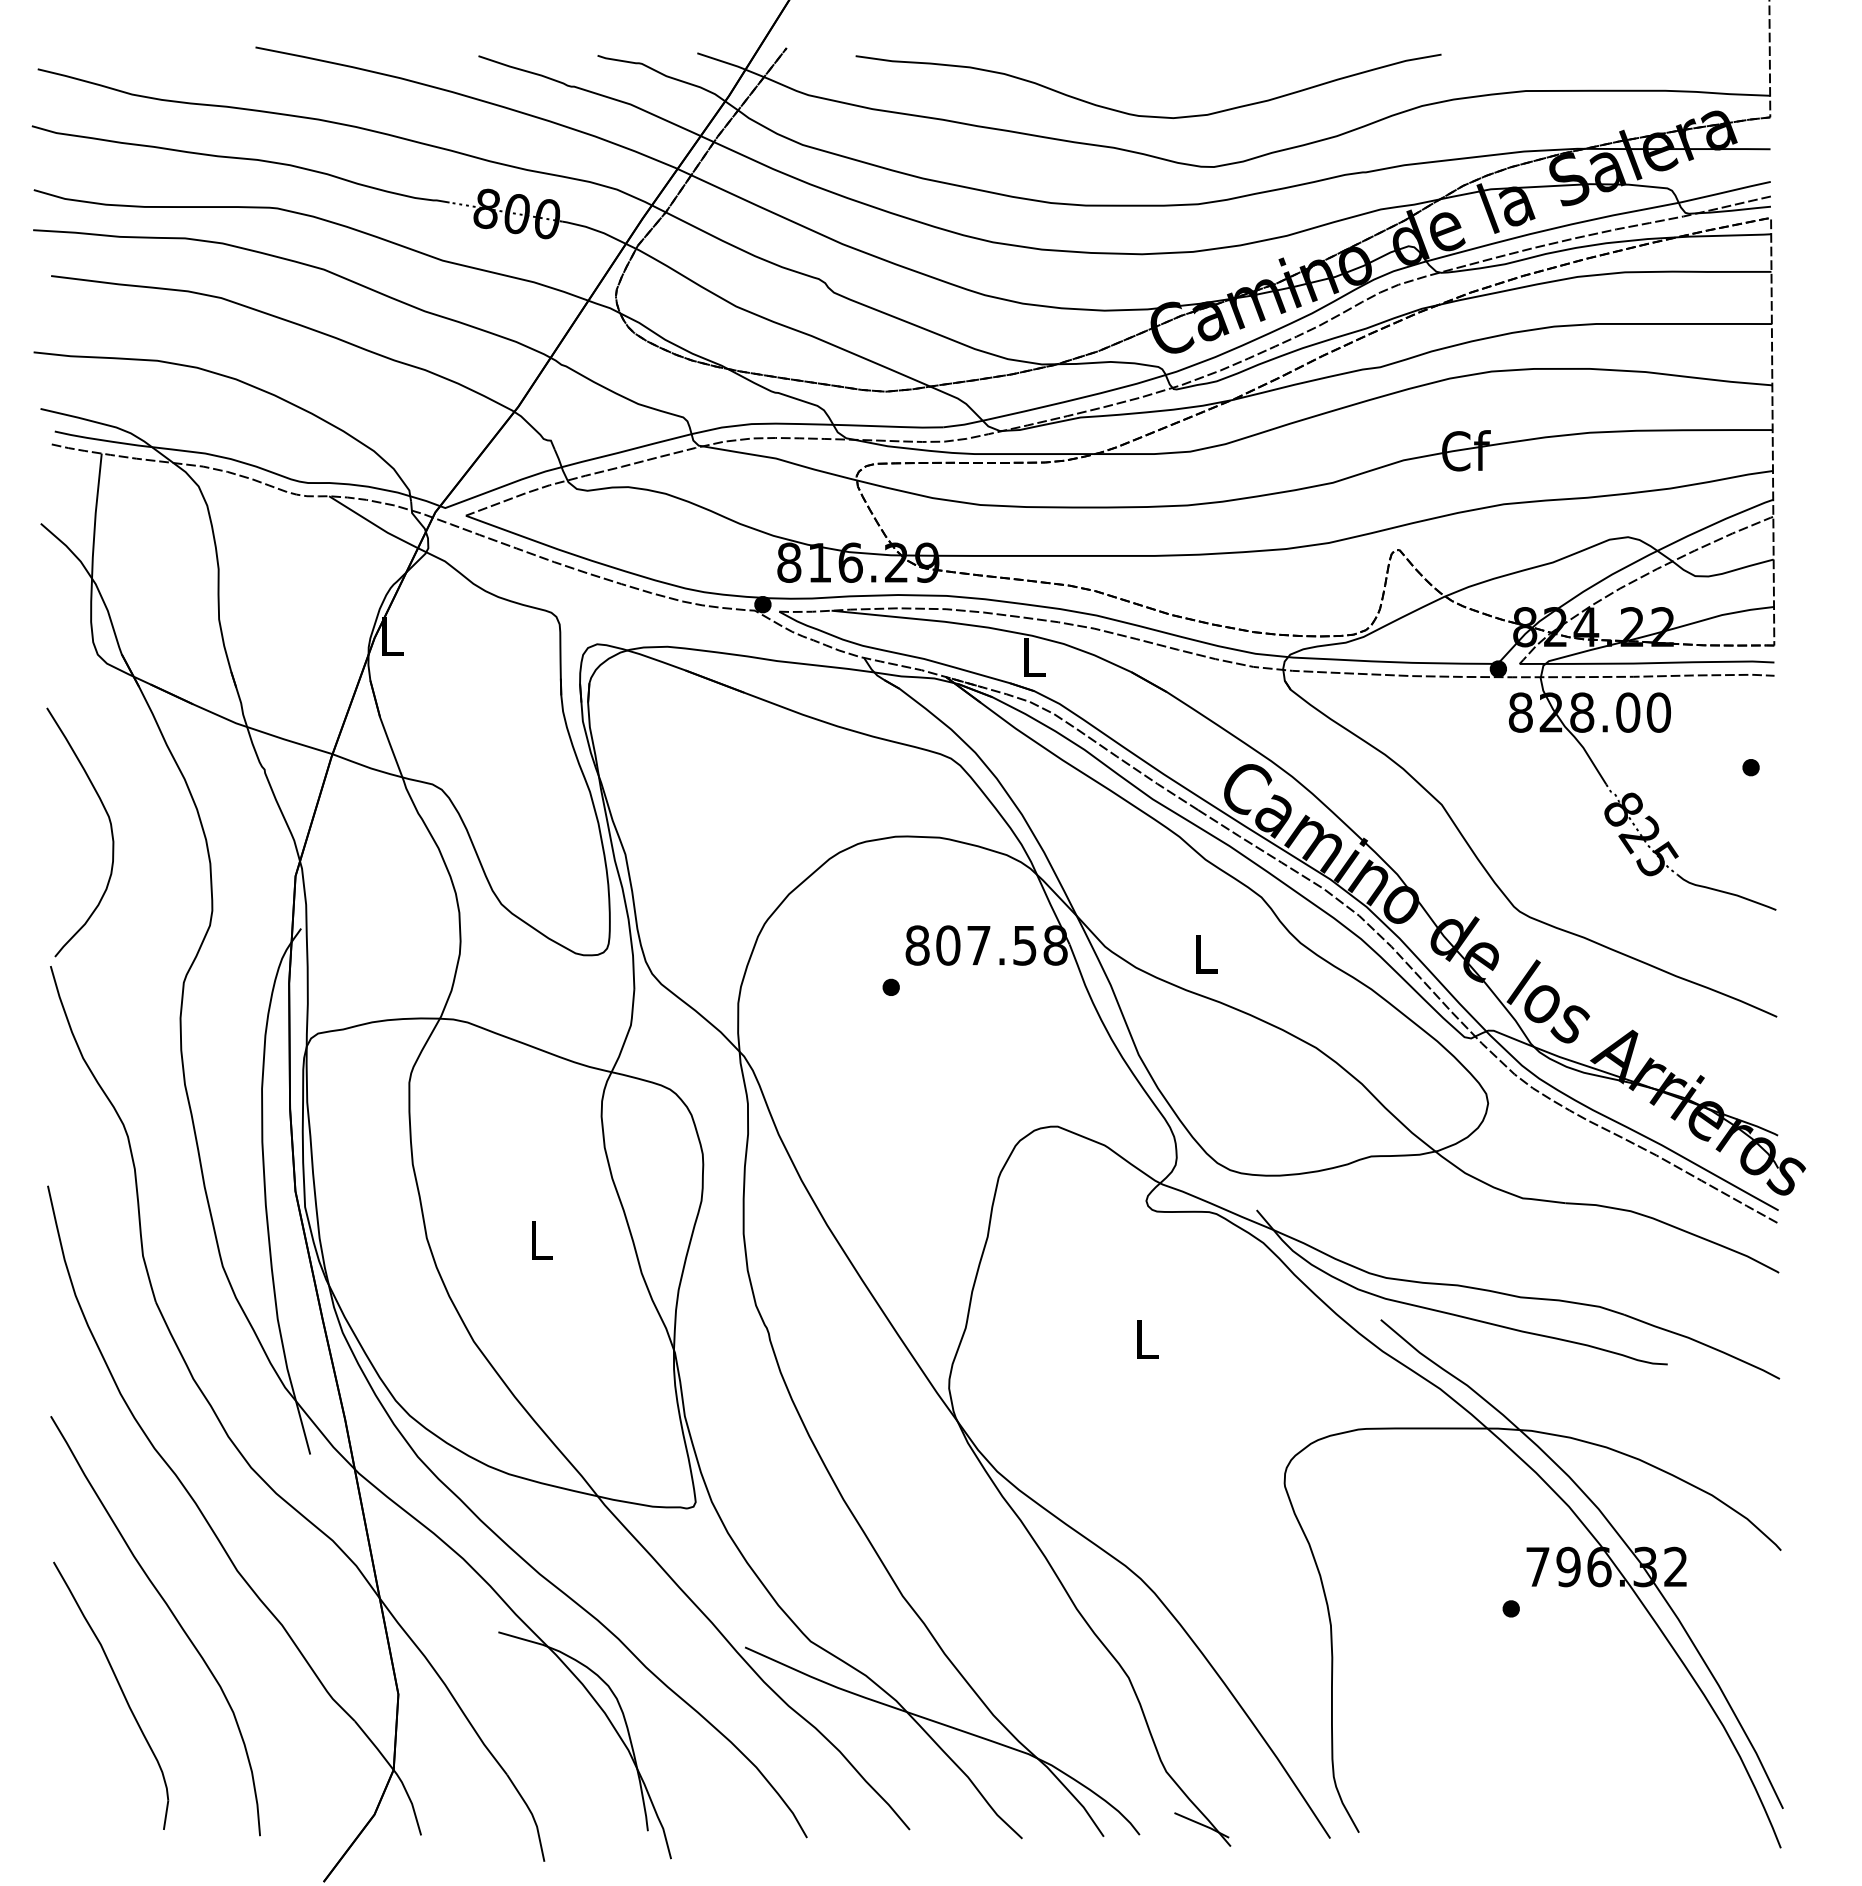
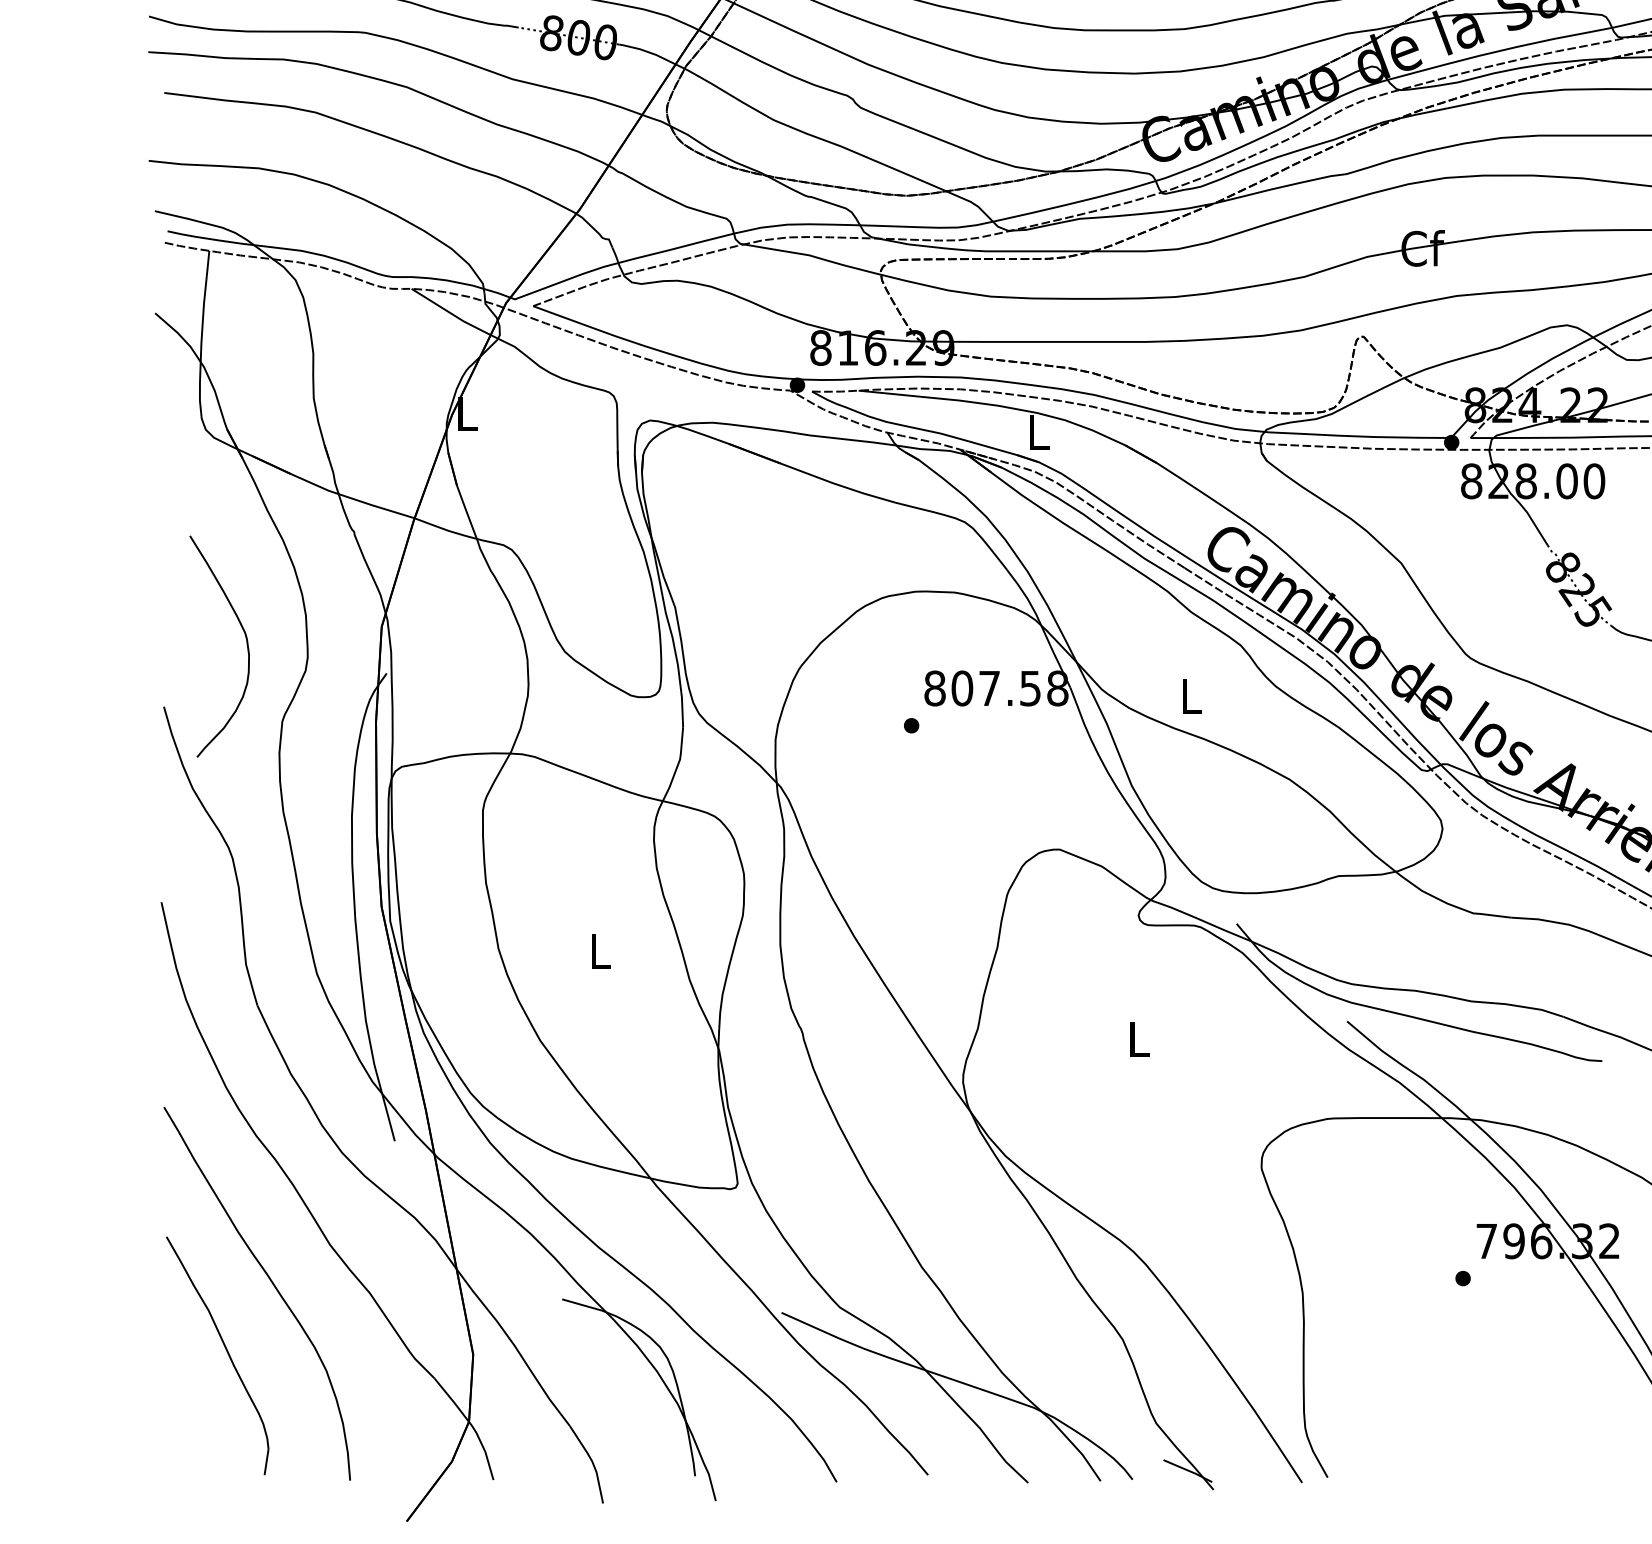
curve: (110, 829) -> (246, 643), moved

